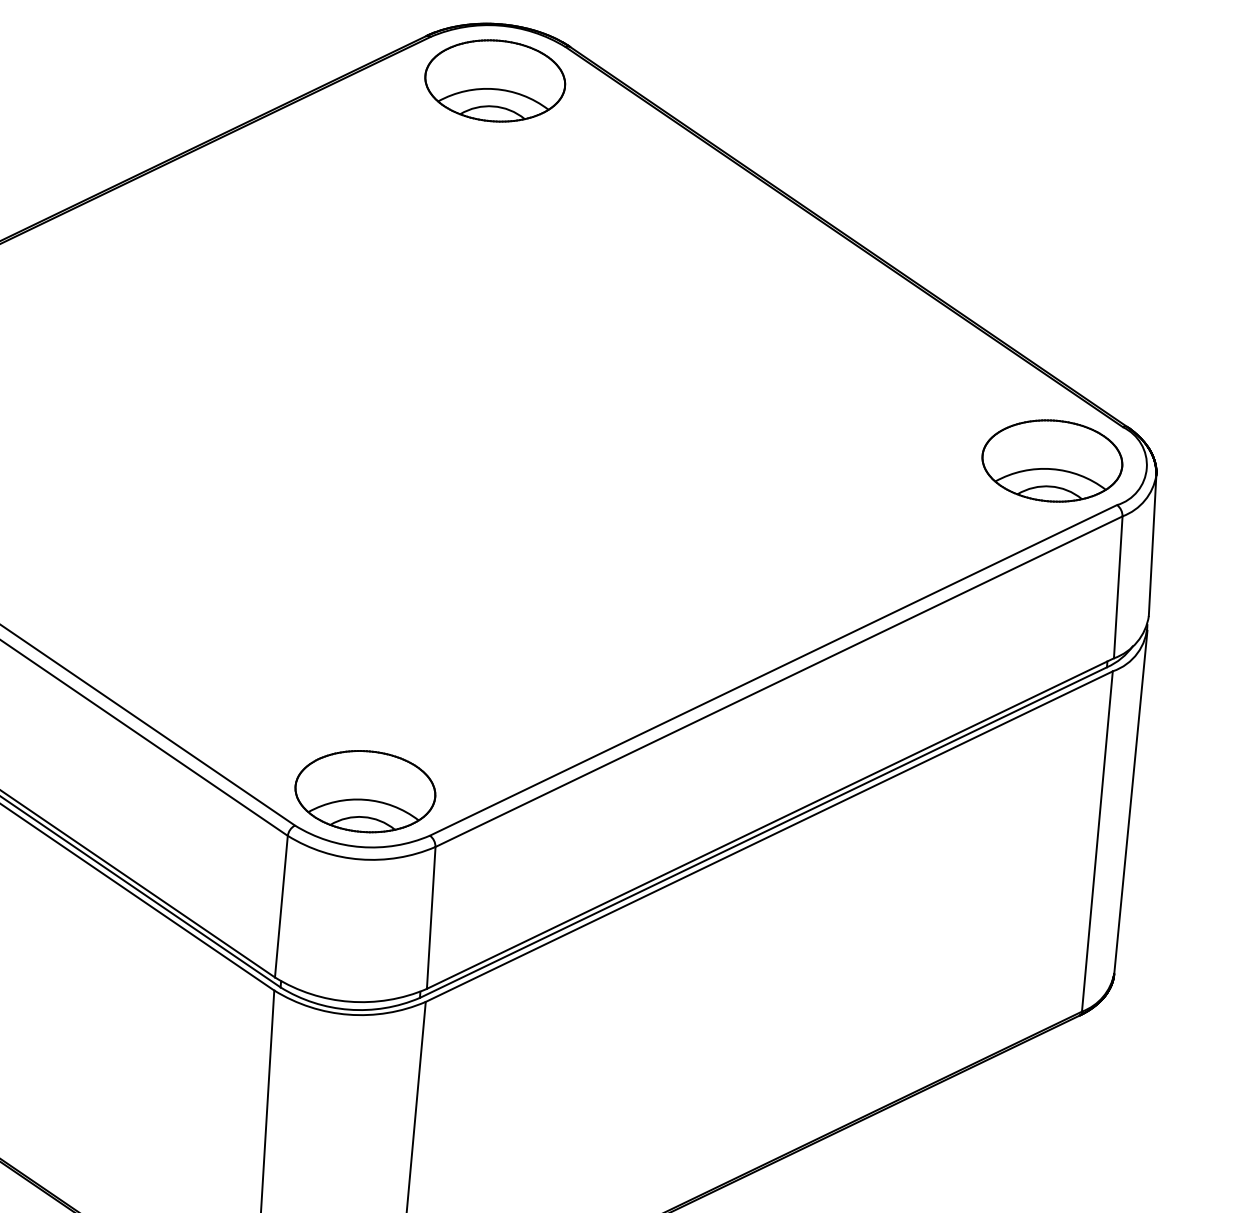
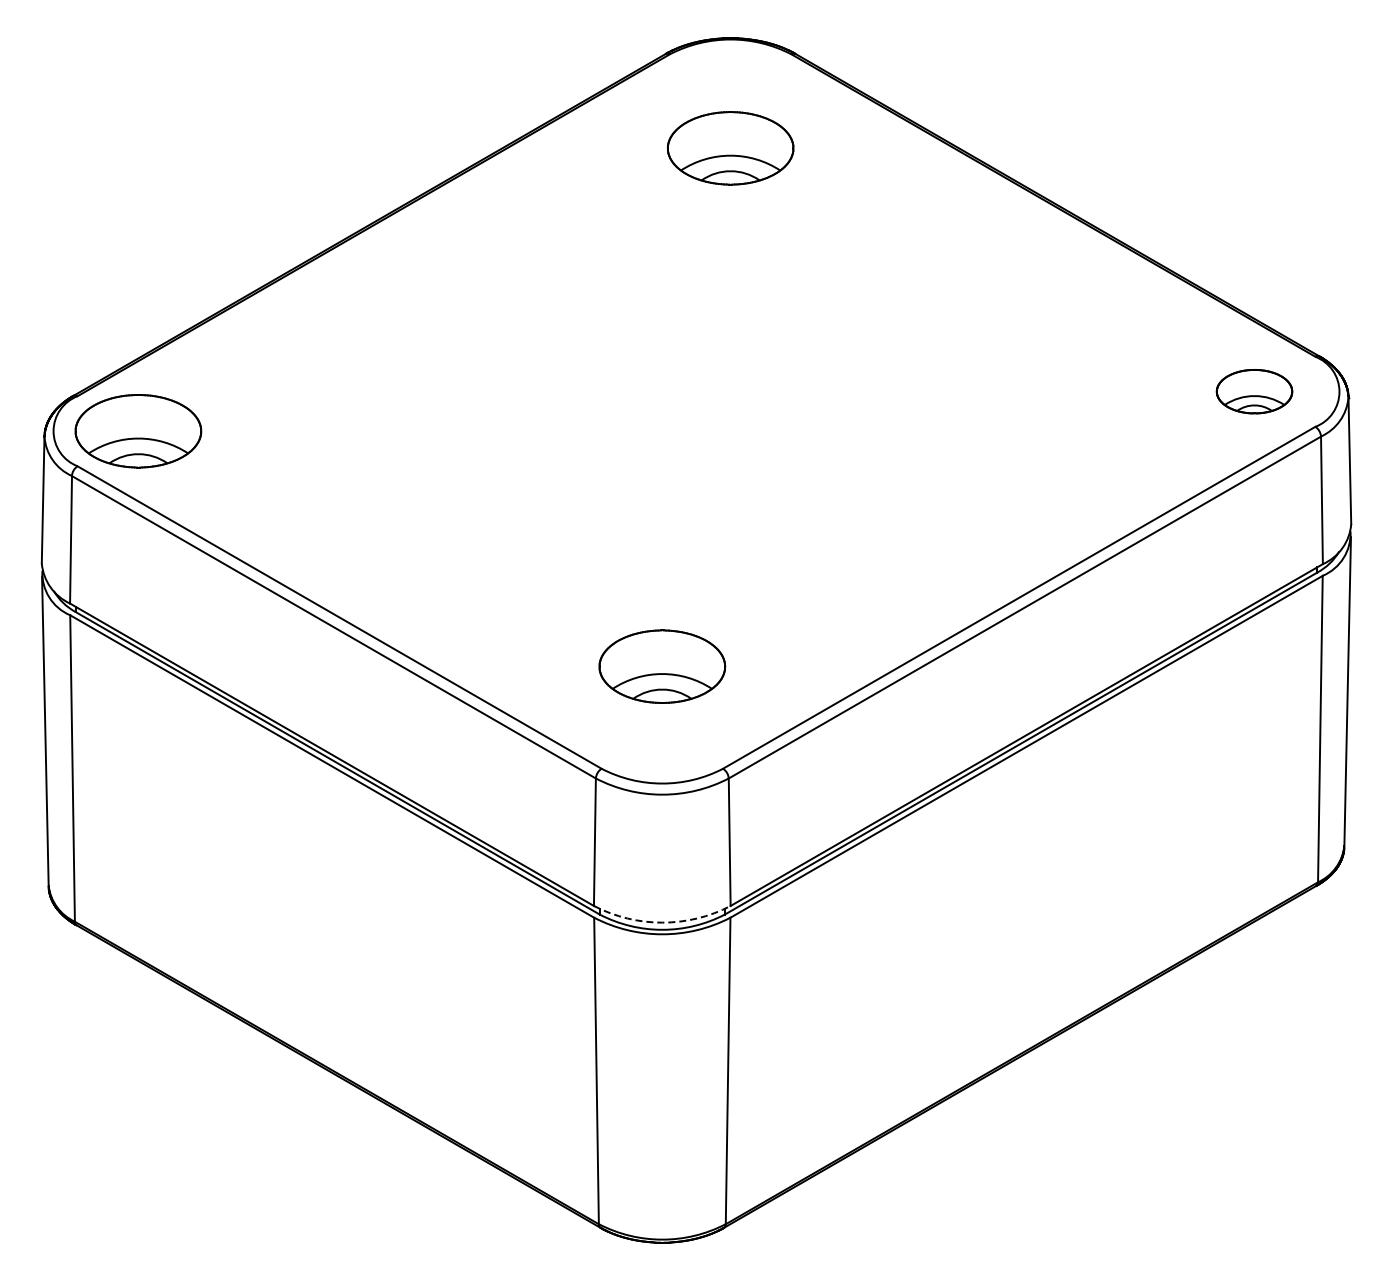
part: (495, 81) -> (730, 148), moved
part: (1052, 460) -> (1254, 391), size x0.6
part: (365, 791) -> (662, 666), moved
arc: (349, 1001) -> (662, 922), solid -> dashed

